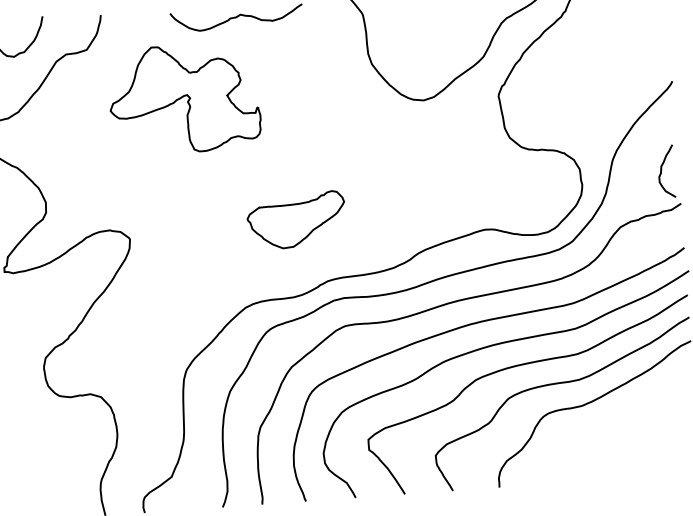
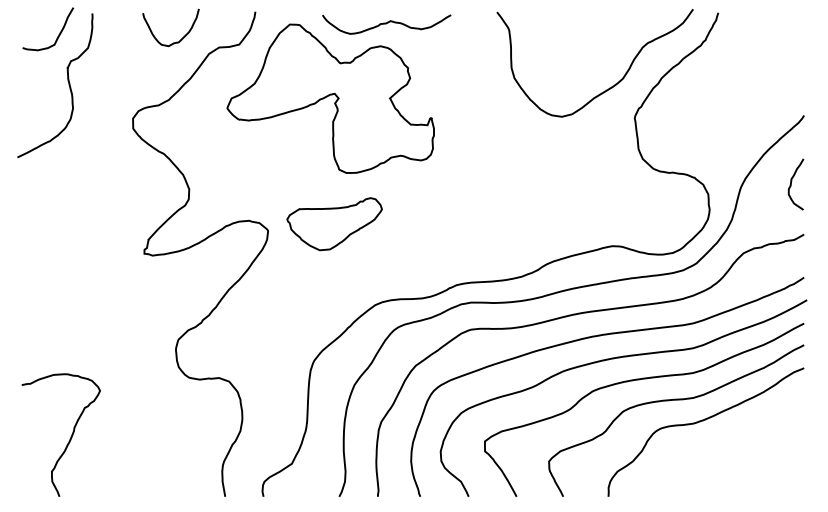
part: (184, 98) -> (330, 98), size x1.43
curve: (661, 171) -> (791, 184), moved
part: (296, 220) -> (334, 224), moved

